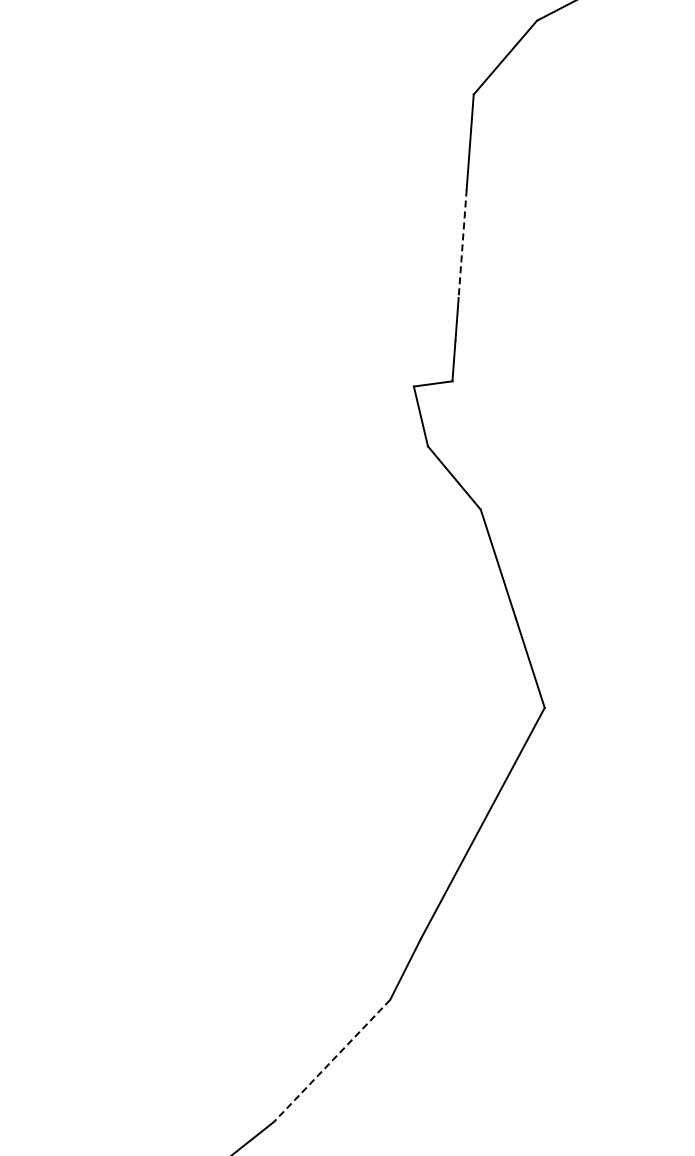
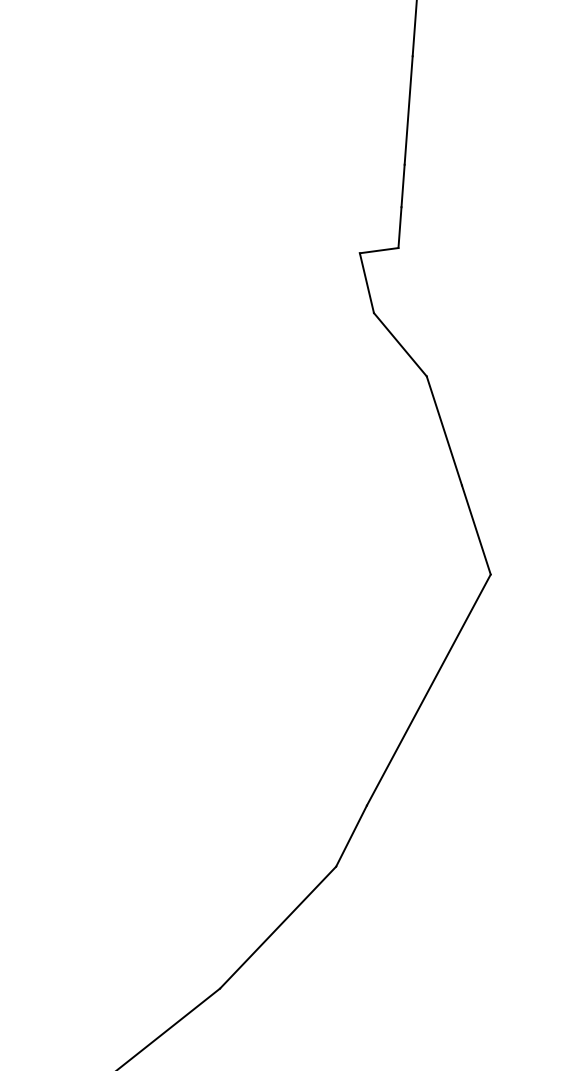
line: (462, 244) -> (408, 111), dashed -> solid
line: (331, 1061) -> (277, 928), dashed -> solid

